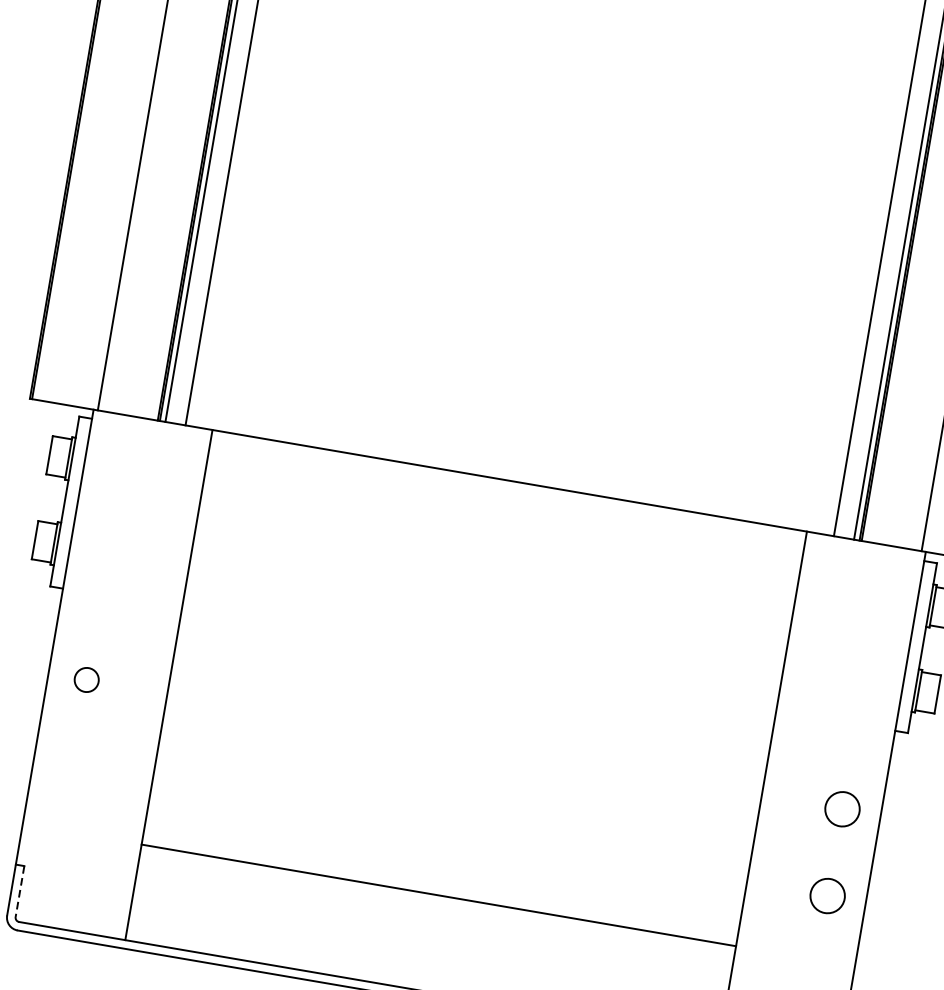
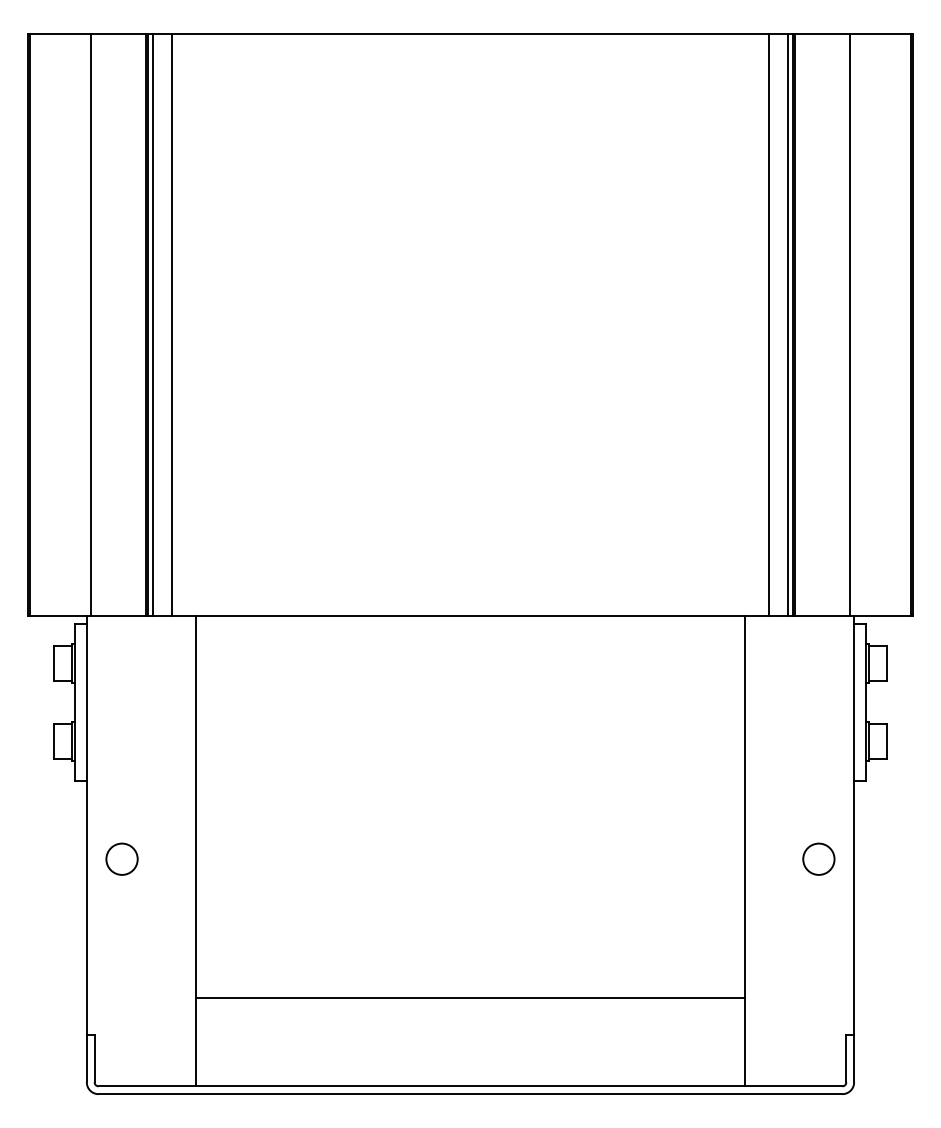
circle: (86, 679) -> (121, 858), size x1.43
line: (19, 892) -> (94, 1059), dashed -> solid
circle: (827, 895) -> (818, 938), removed

